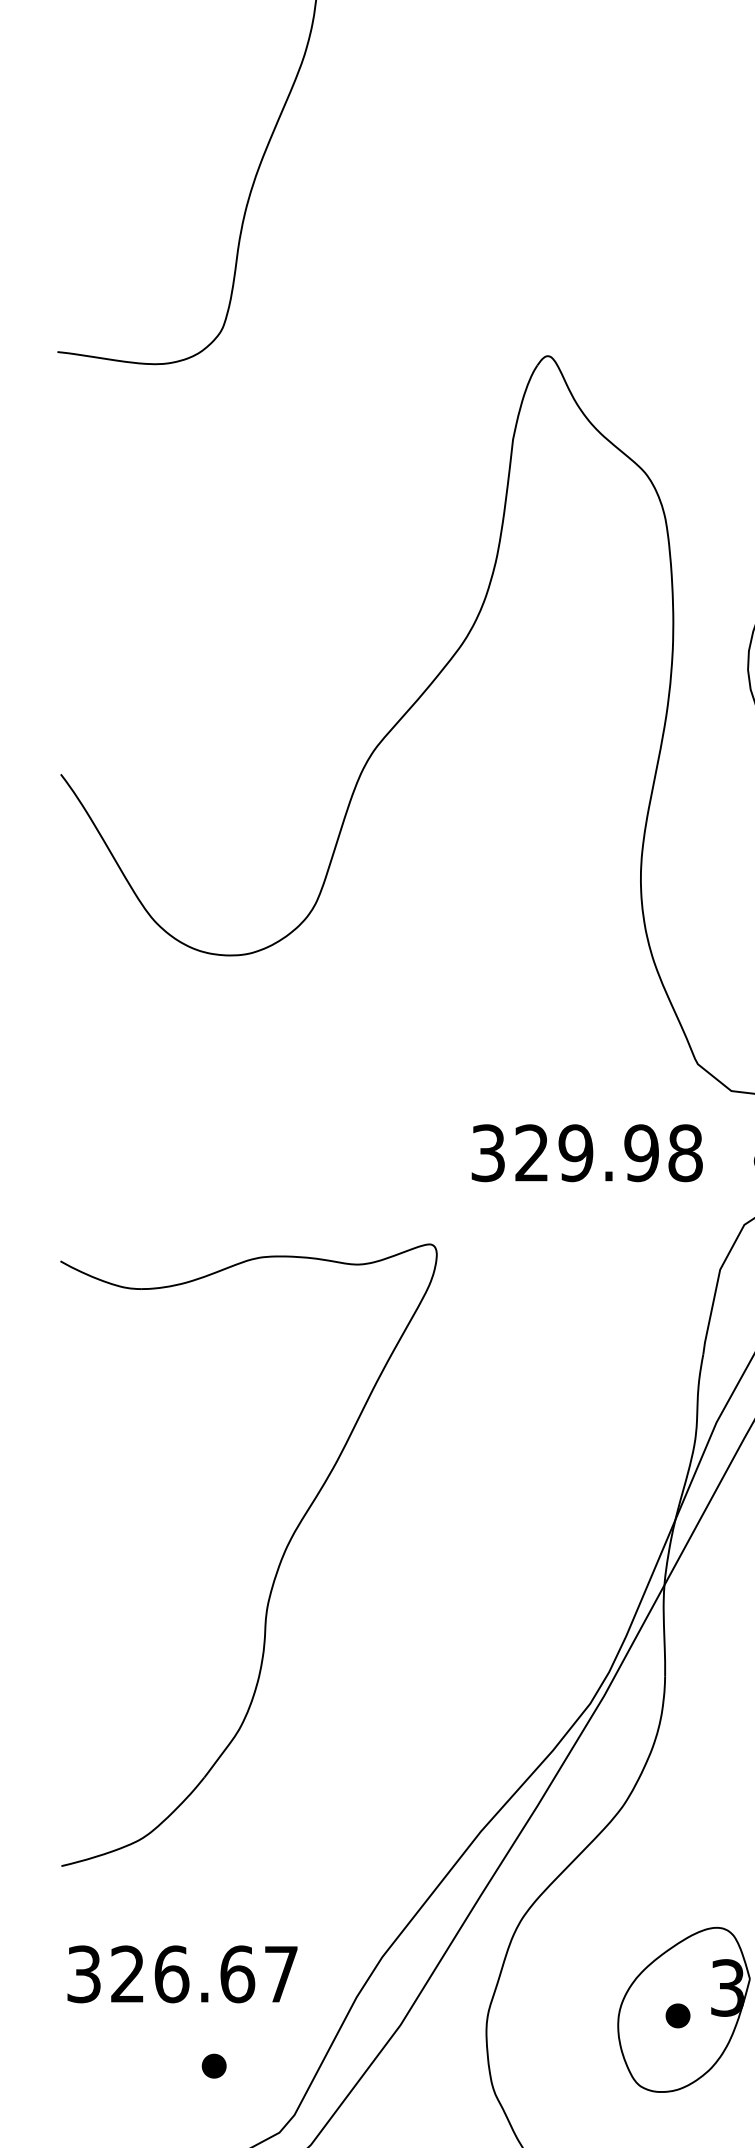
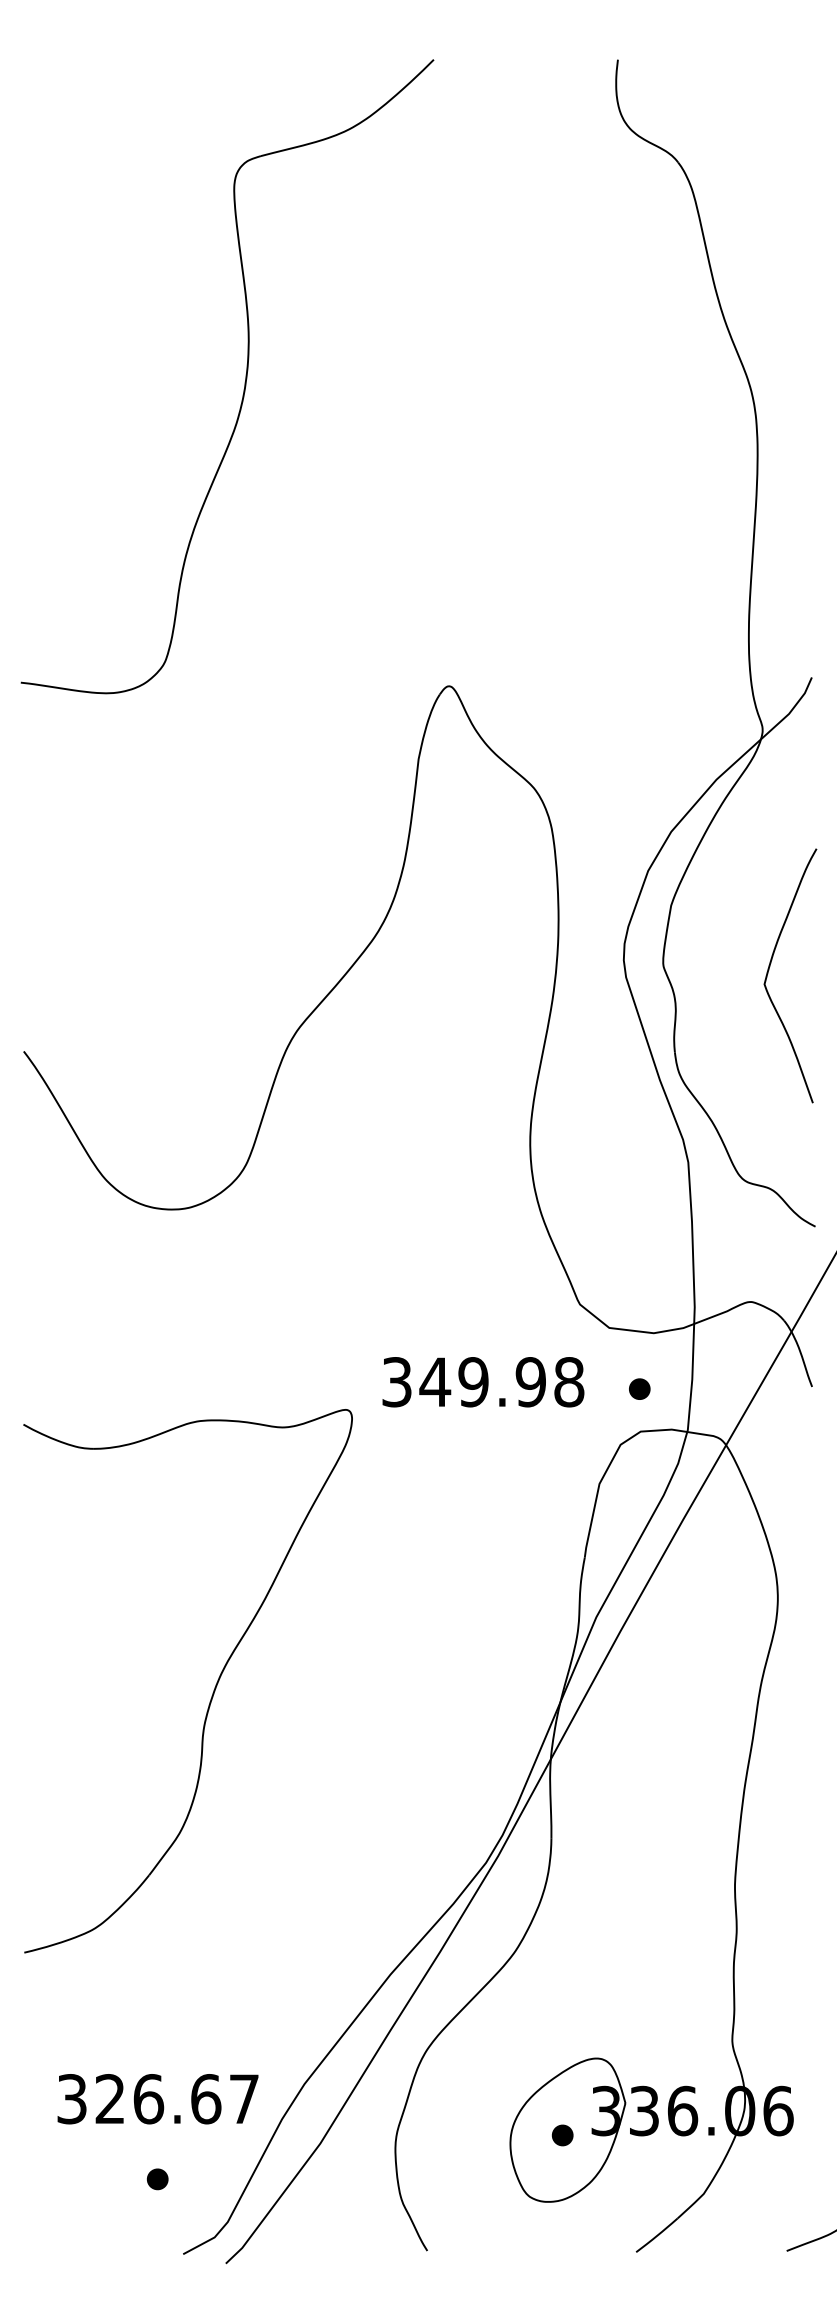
text: (532, 1152) -> (435, 1381), 329.98 -> 349.98
part: (278, 1565) -> (213, 1690), moved
text: (181, 1974) -> (157, 2099), moved

